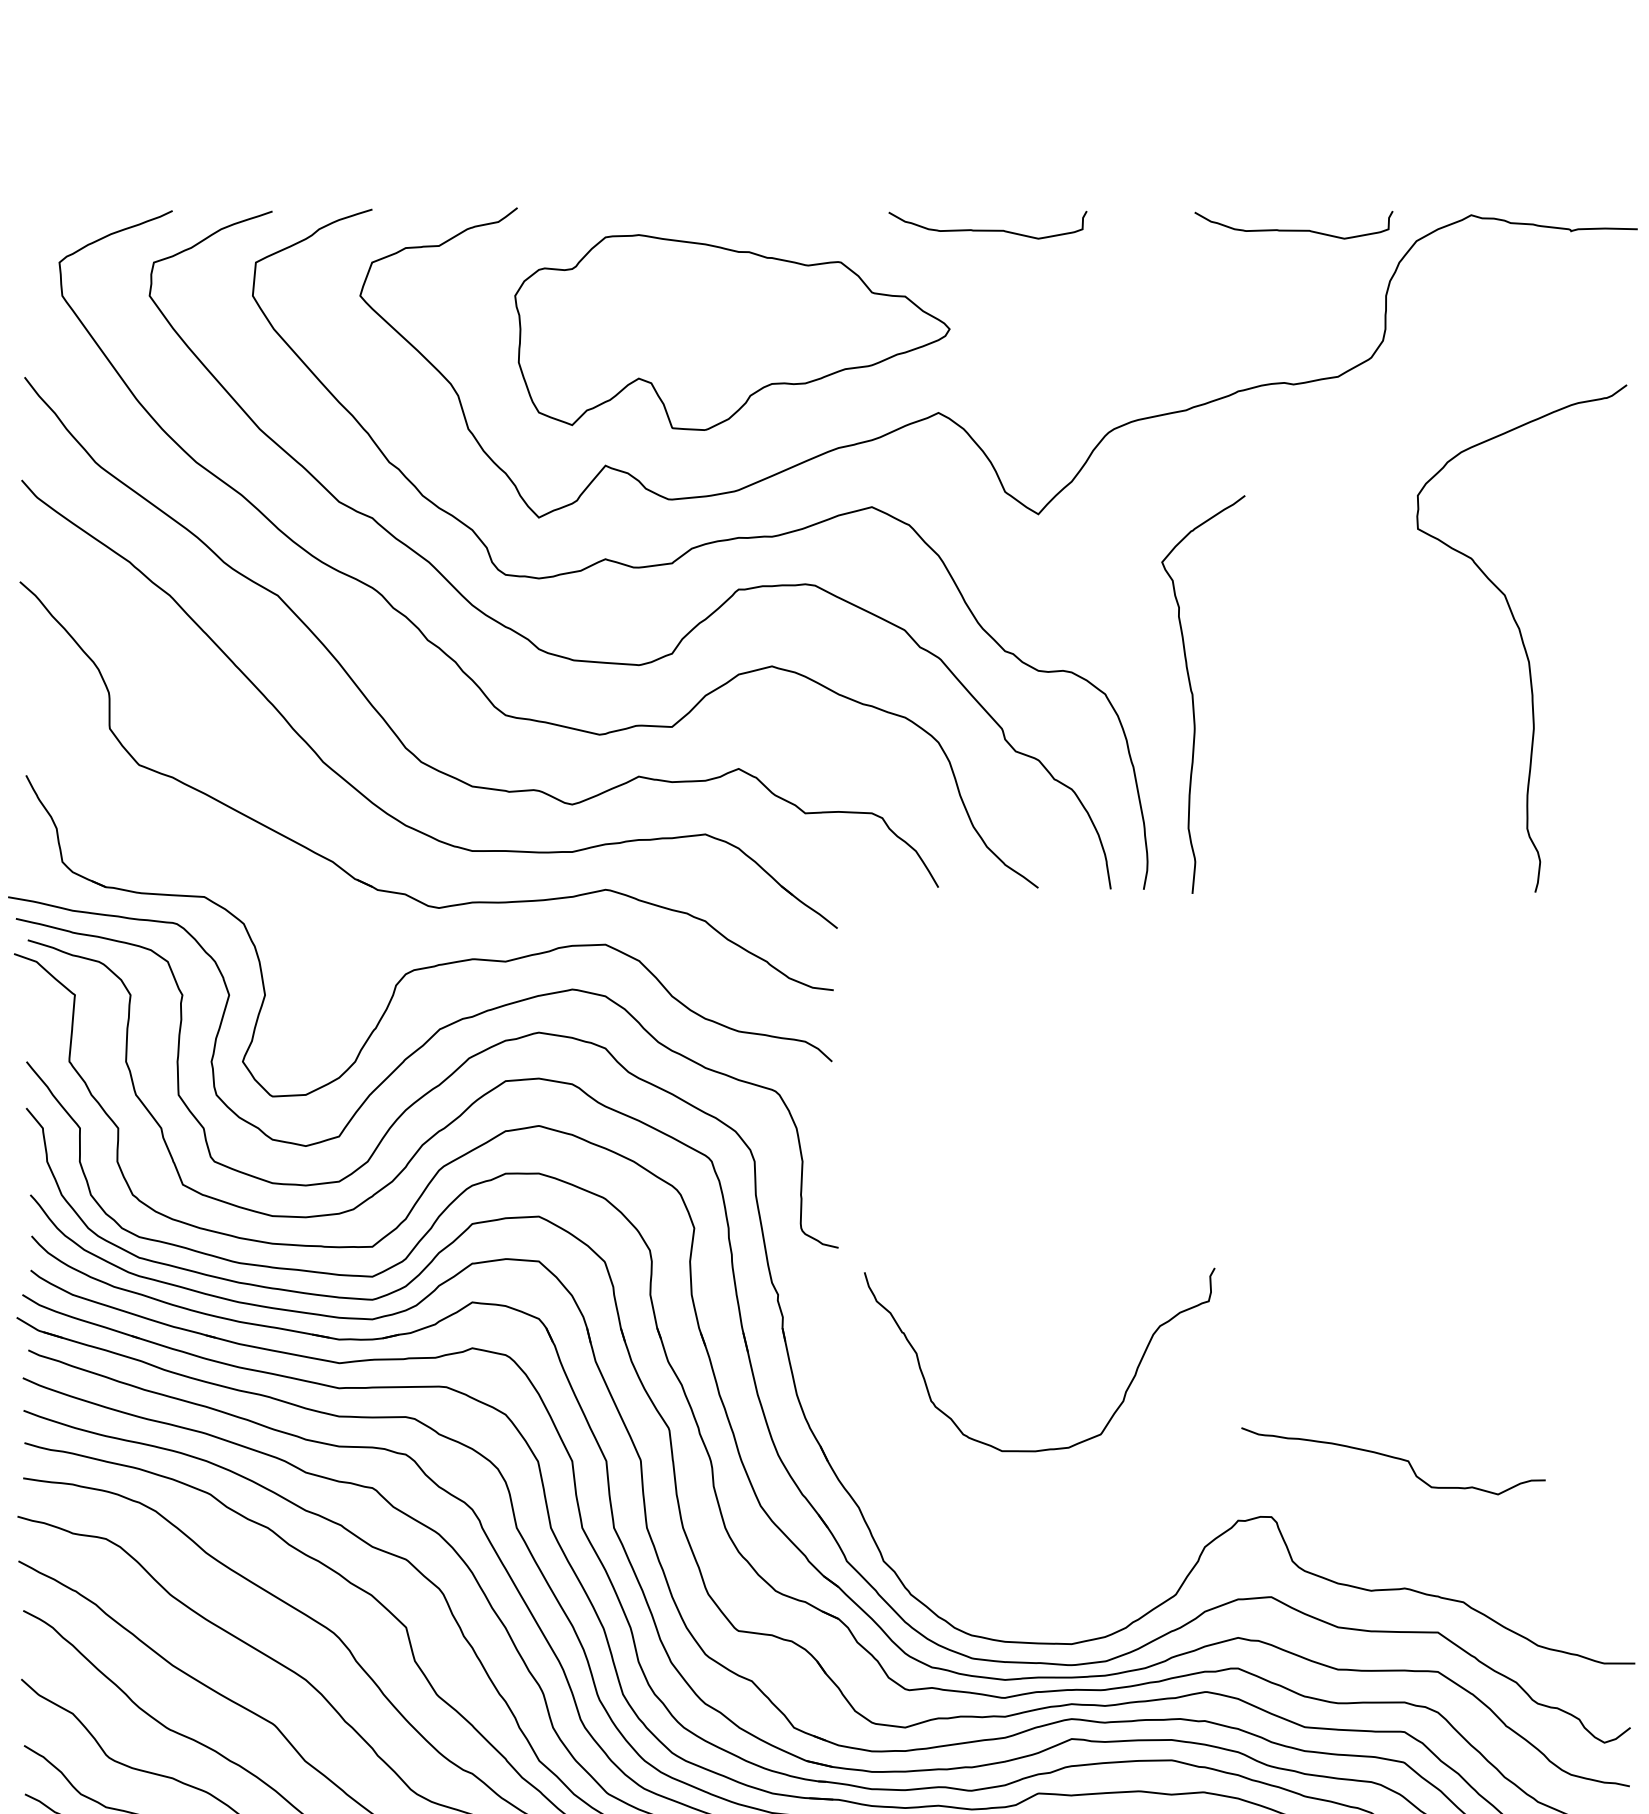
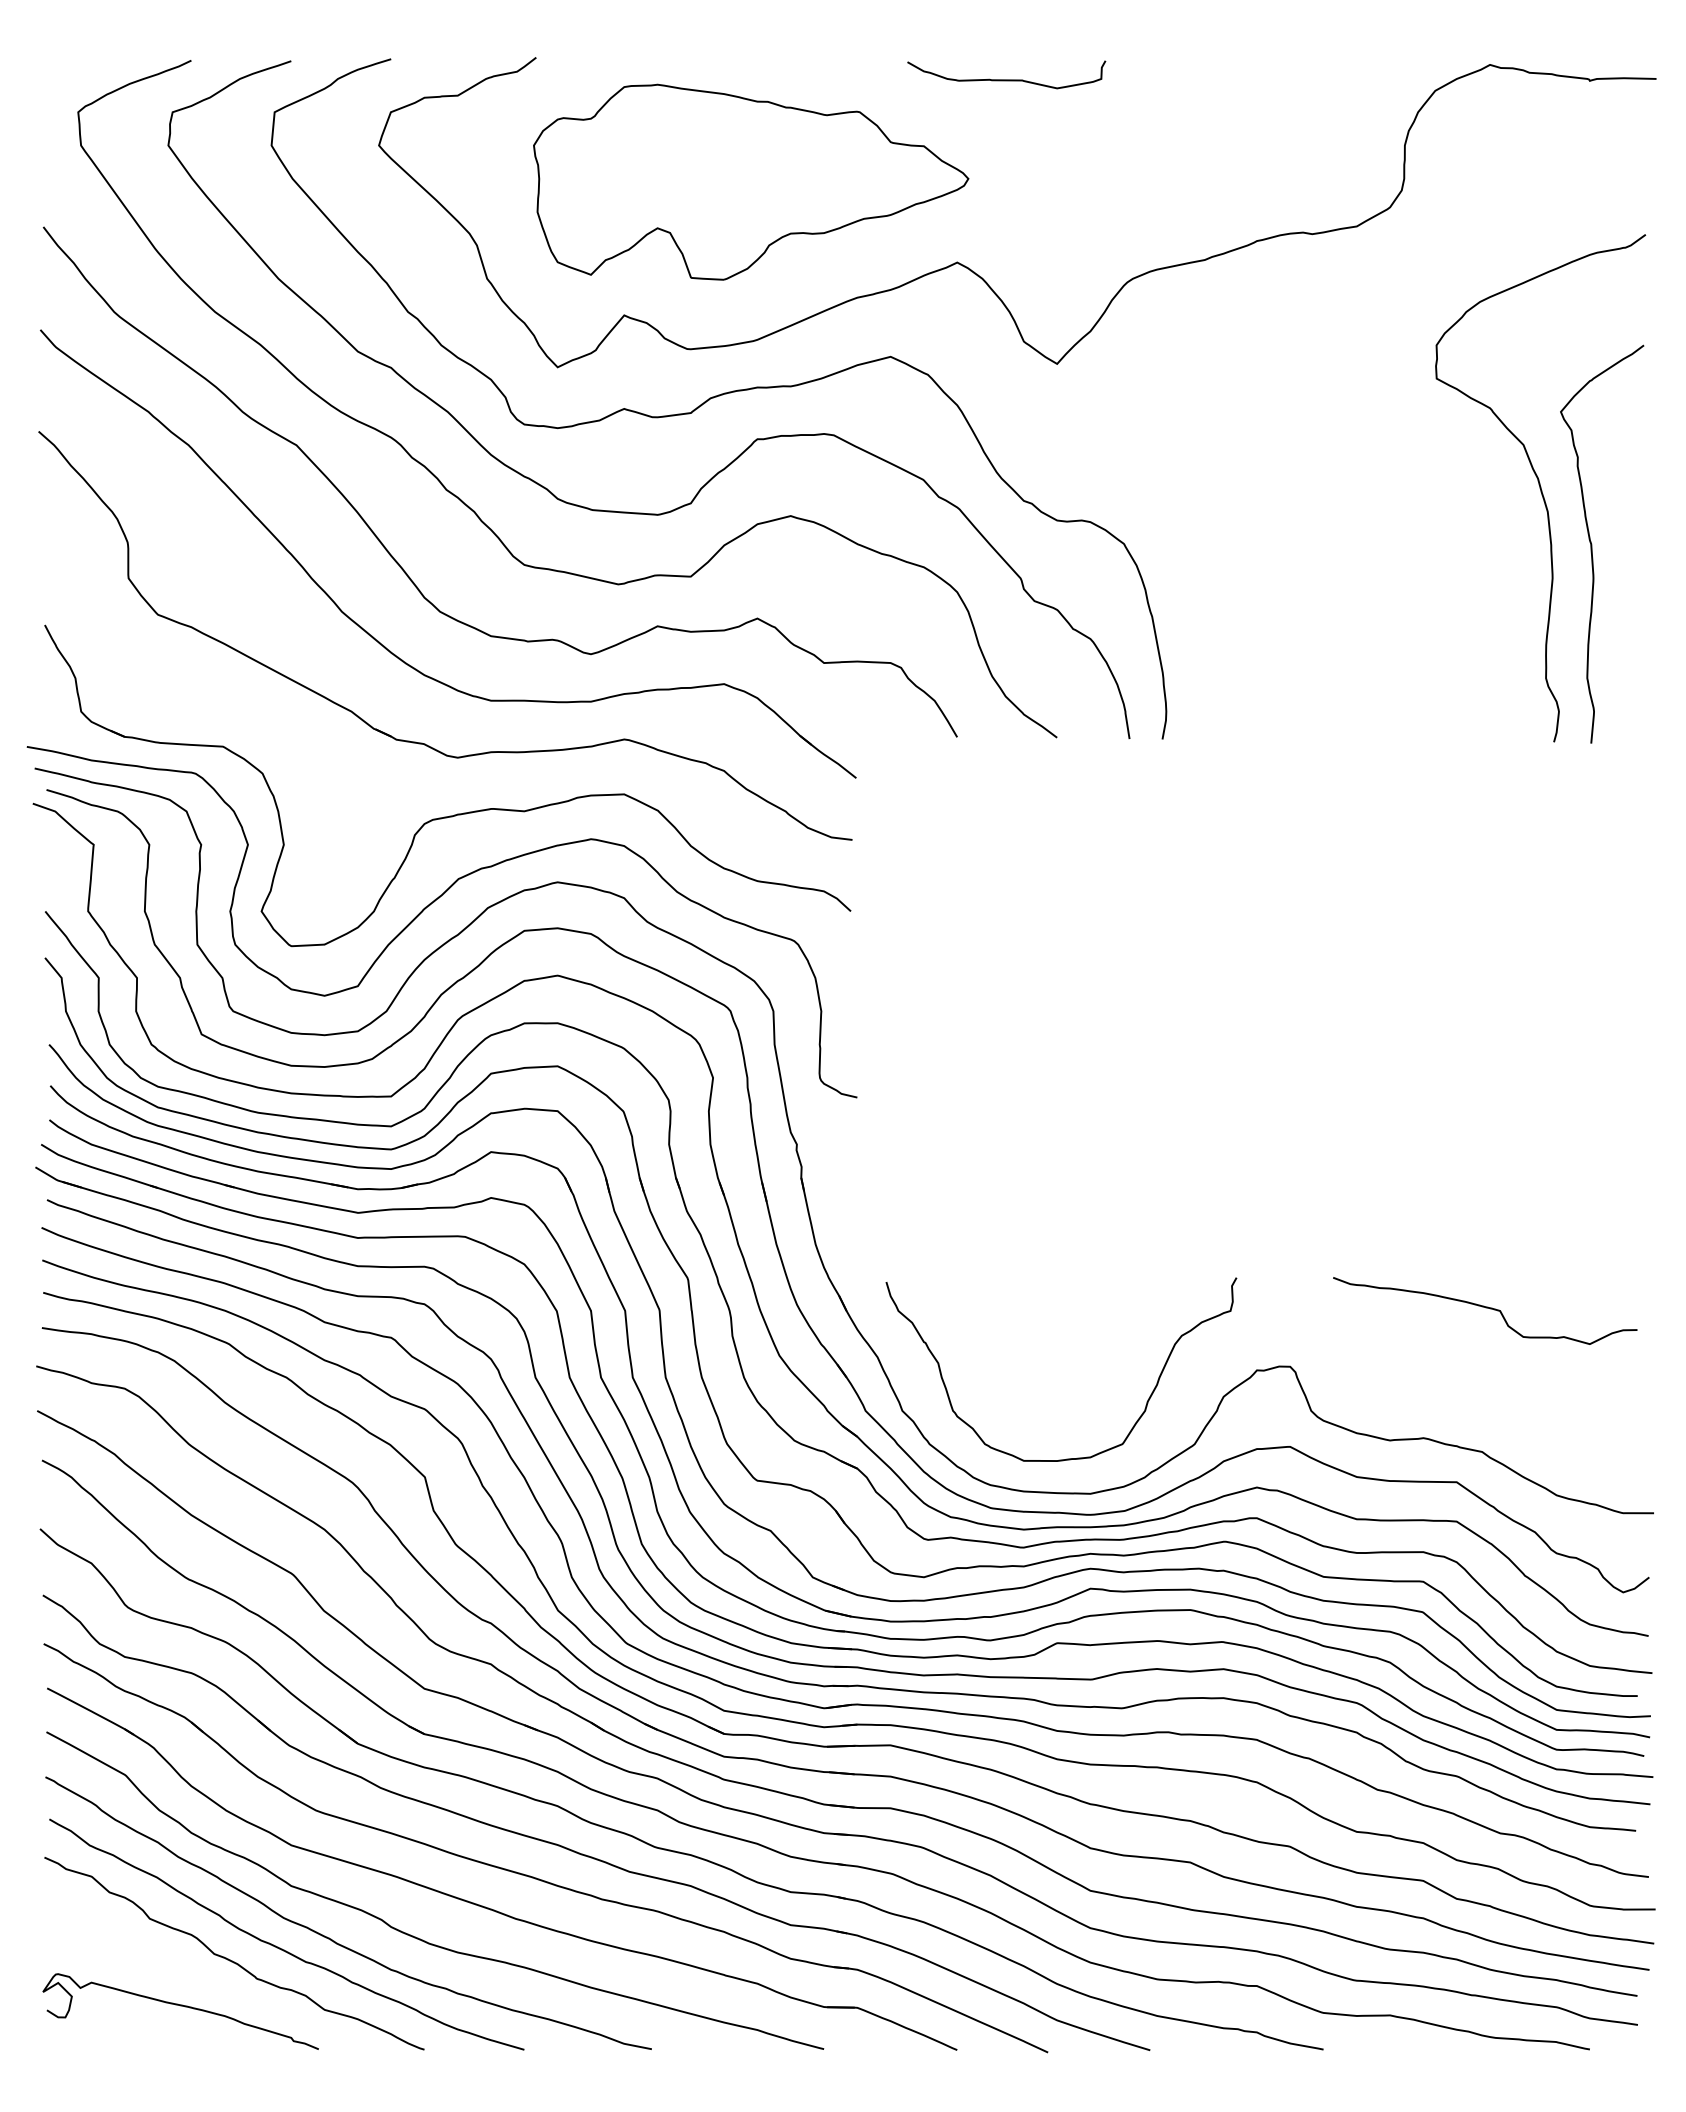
curve: (1293, 229) -> (1312, 79), removed
curve: (1193, 694) -> (1592, 544), moved
curve: (1044, 1448) -> (1066, 1458), moved
curve: (1393, 1458) -> (1485, 1308), moved

